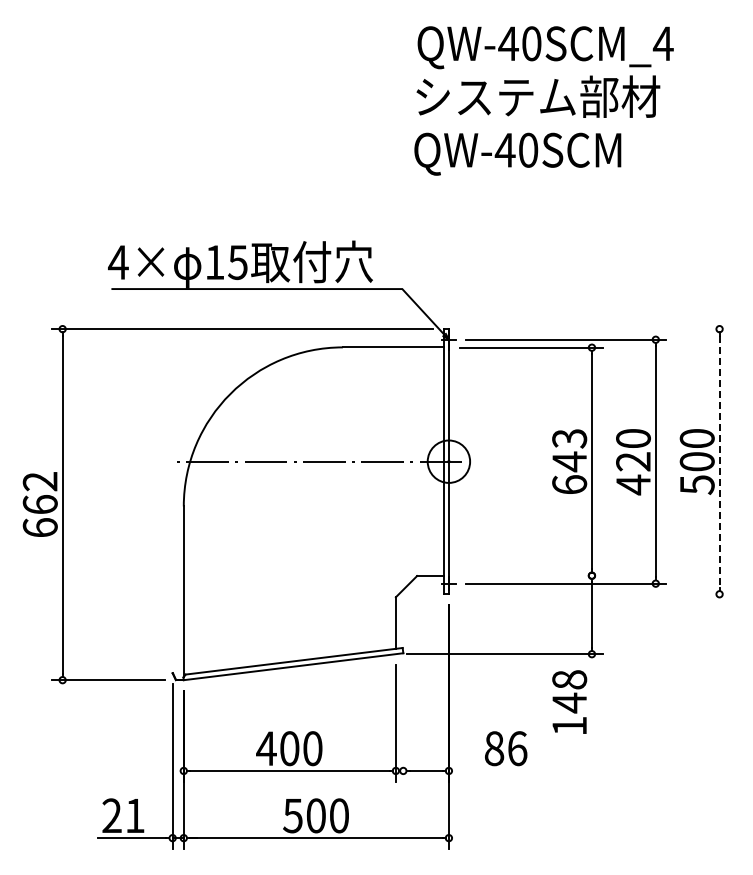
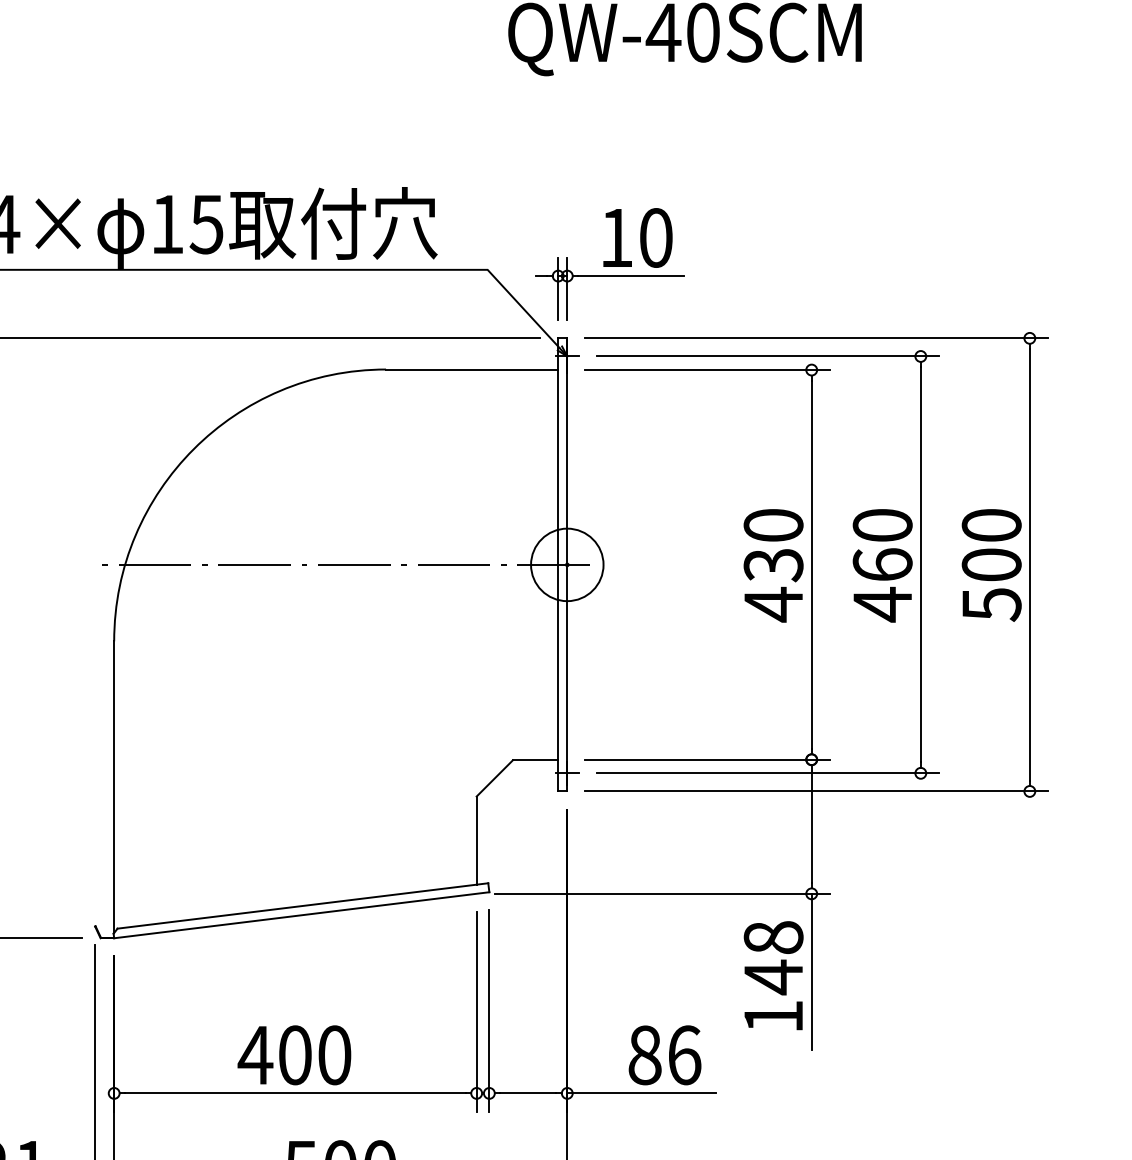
part: (473, 286) -> (609, 265), added
line: (594, 329) -> (816, 338), added
text: (633, 461) -> (882, 564), 420 -> 460
text: (569, 462) -> (773, 566), 643 -> 430
line: (719, 462) -> (1029, 566), dashed -> solid
line: (530, 575) -> (706, 759), added
line: (594, 594) -> (816, 791), added
line: (591, 699) -> (810, 971), added
line: (403, 722) -> (489, 1010), added
line: (492, 770) -> (641, 1092), added

